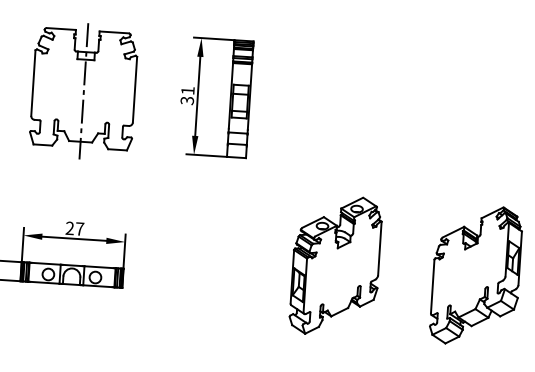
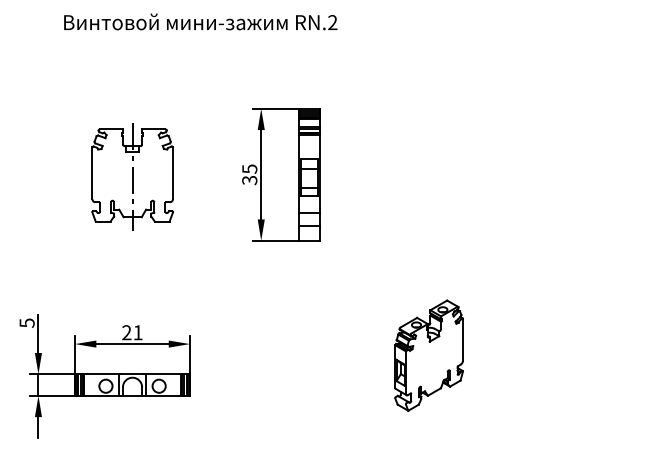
part: (83, 90) -> (132, 176), size x0.7
text: (187, 90) -> (249, 168), 31 -> 35
text: (79, 228) -> (137, 332), 27 -> 21
part: (335, 265) -> (428, 355), size x0.7
part: (475, 274) -> (587, 355), removed

